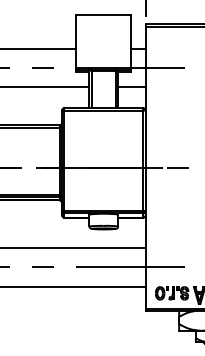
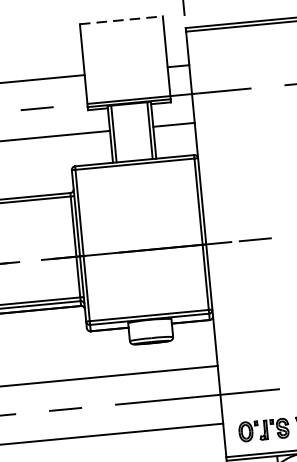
line: (103, 15) -> (120, 20), solid -> dashed

